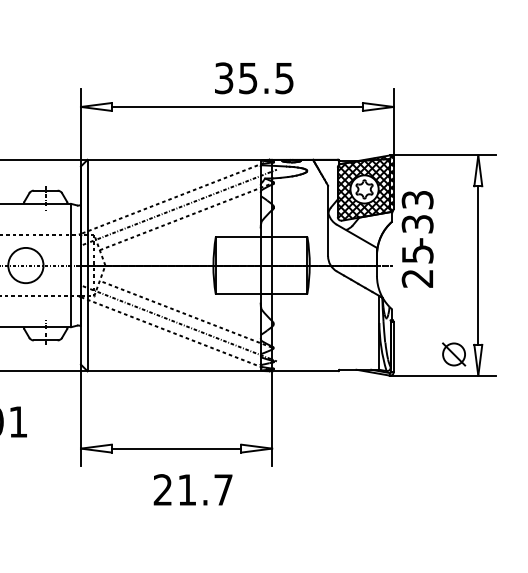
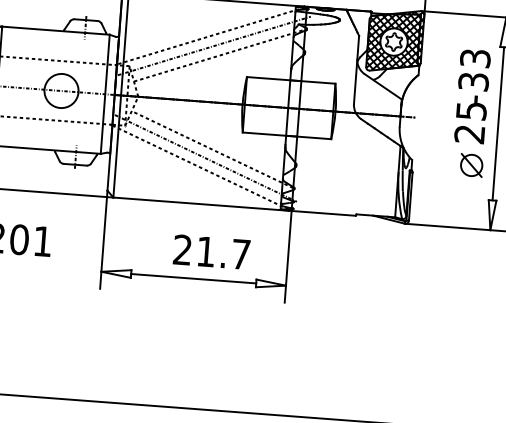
text: (417, 239) -> (472, 96), moved
part: (454, 354) -> (472, 165), moved
text: (192, 489) -> (211, 251), moved

